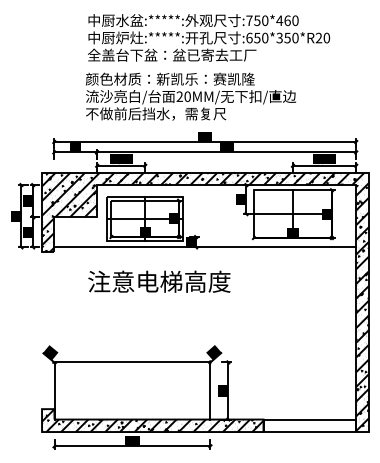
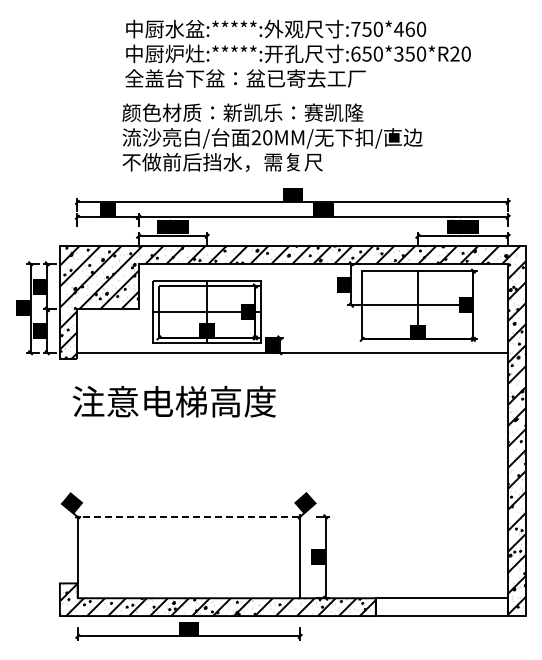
text: (158, 281) -> (173, 401), moved
line: (132, 362) -> (188, 516), solid -> dashed

